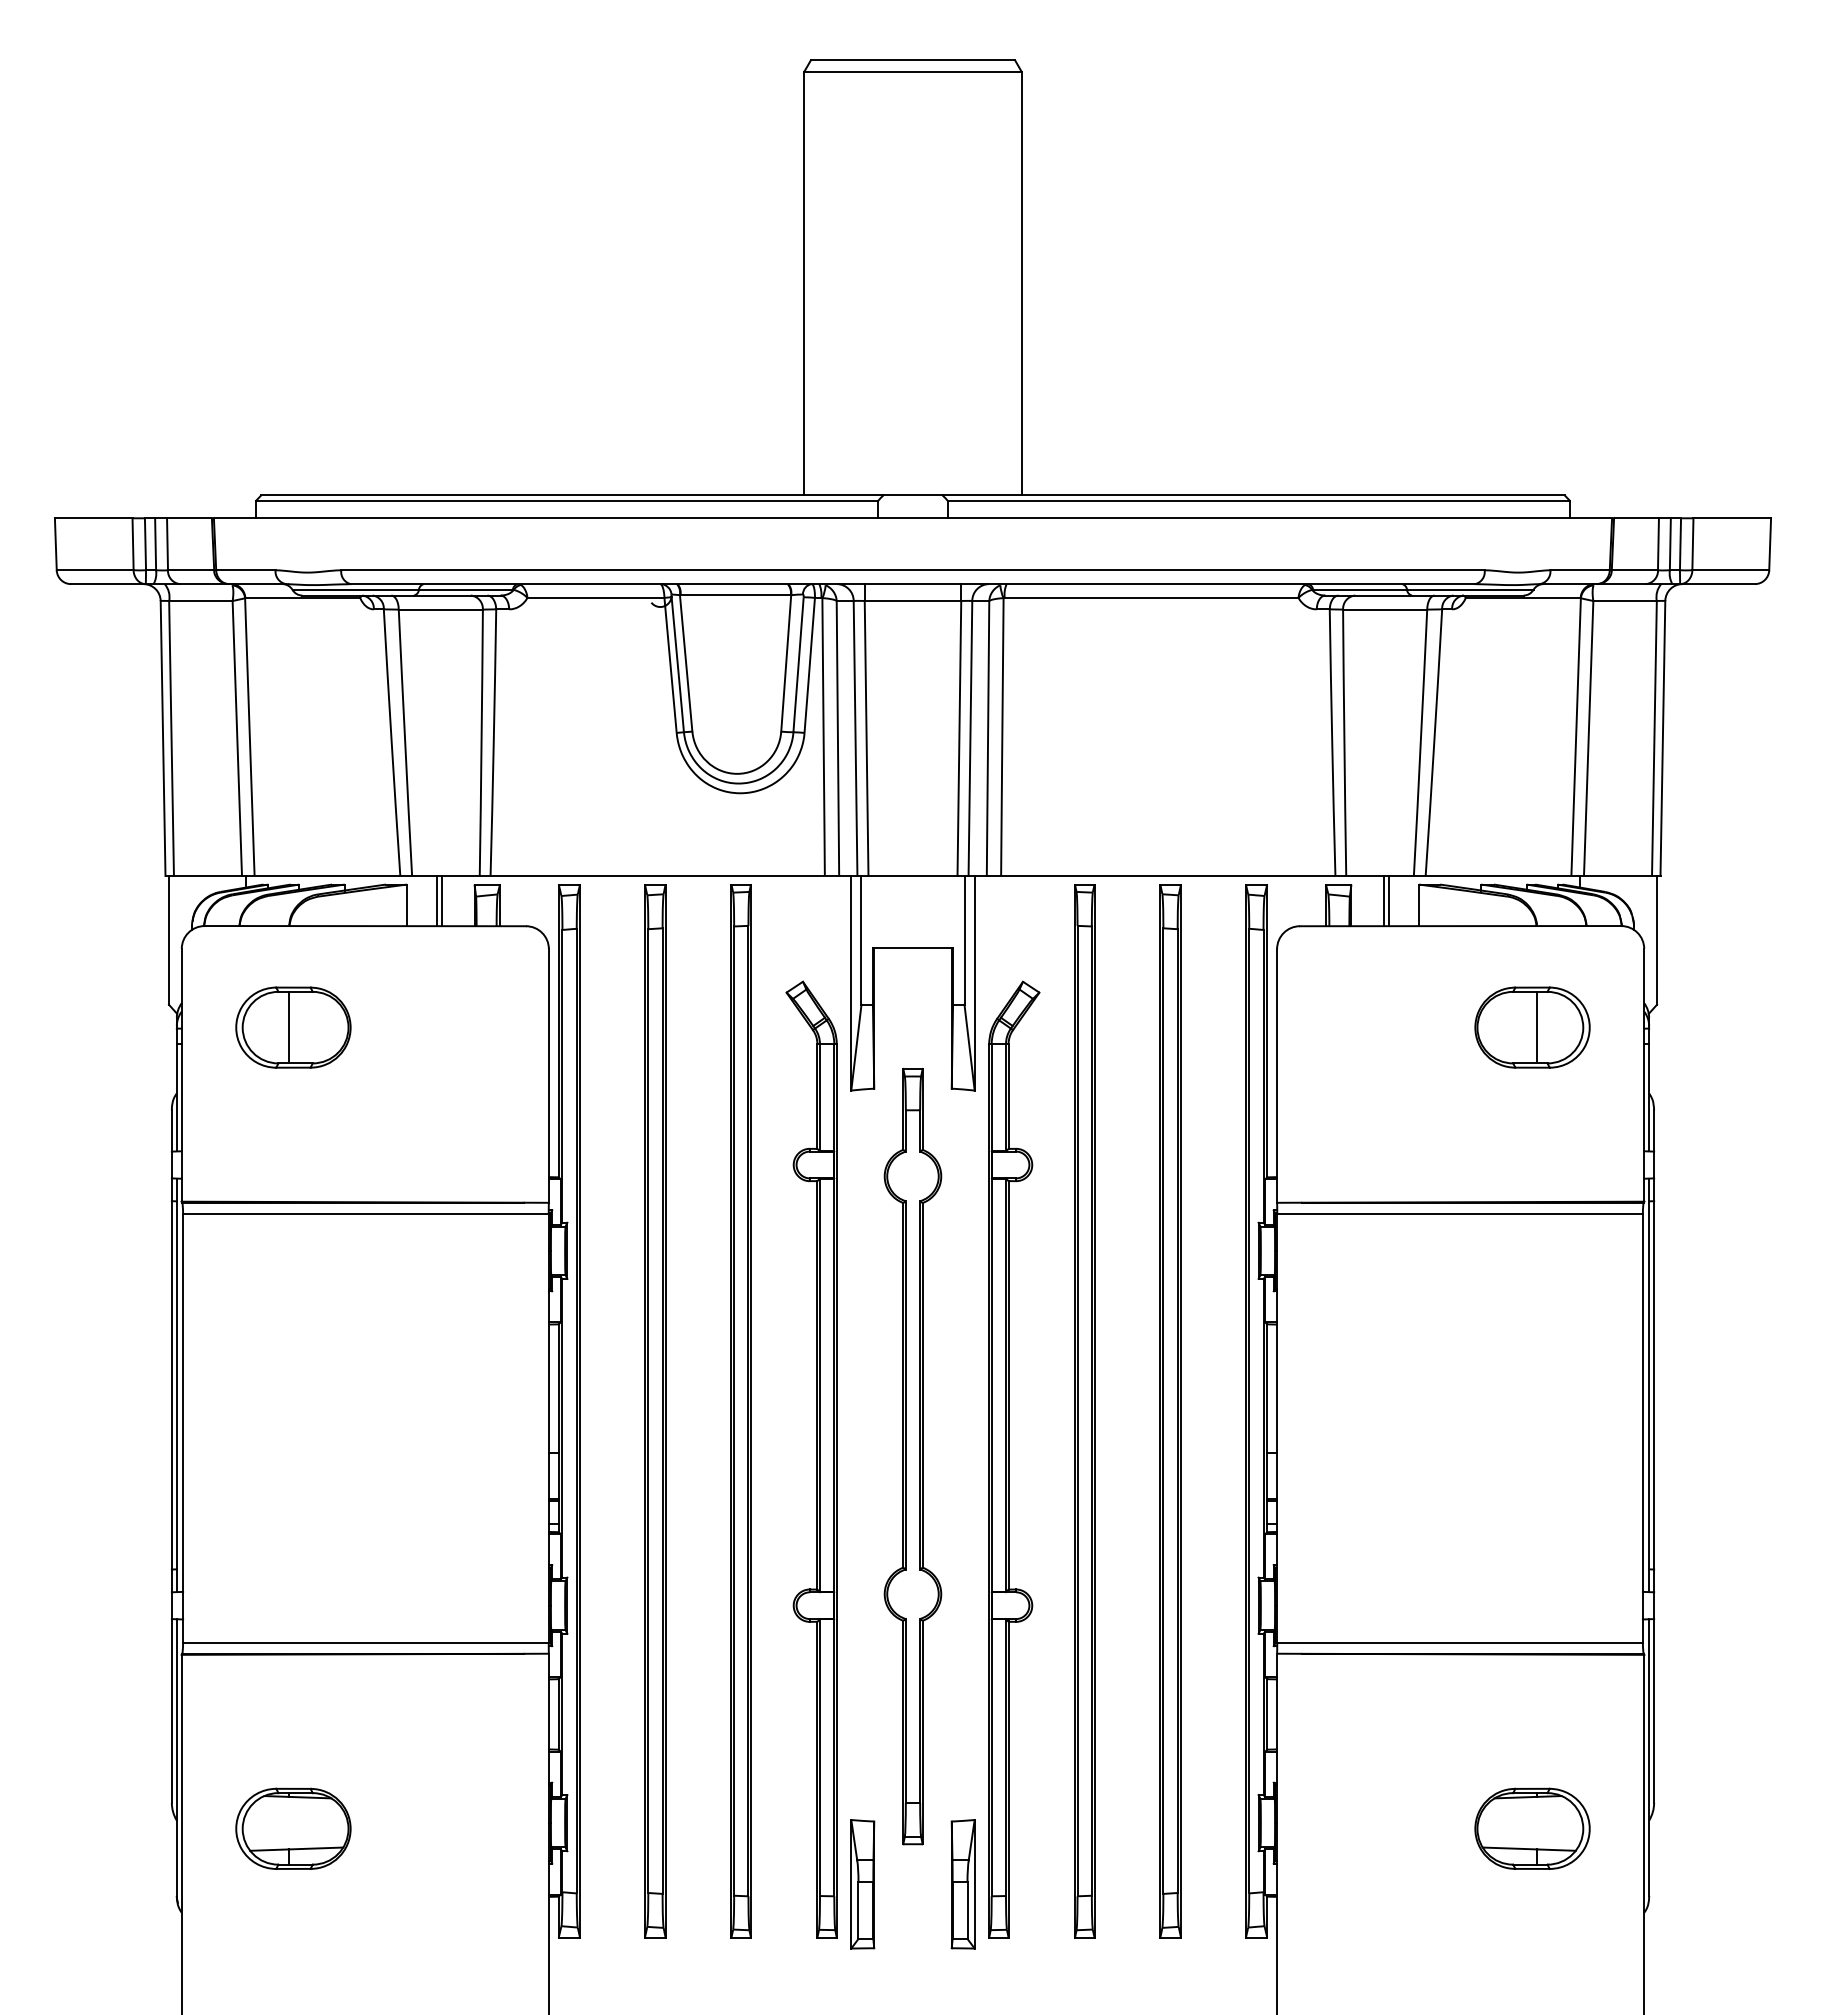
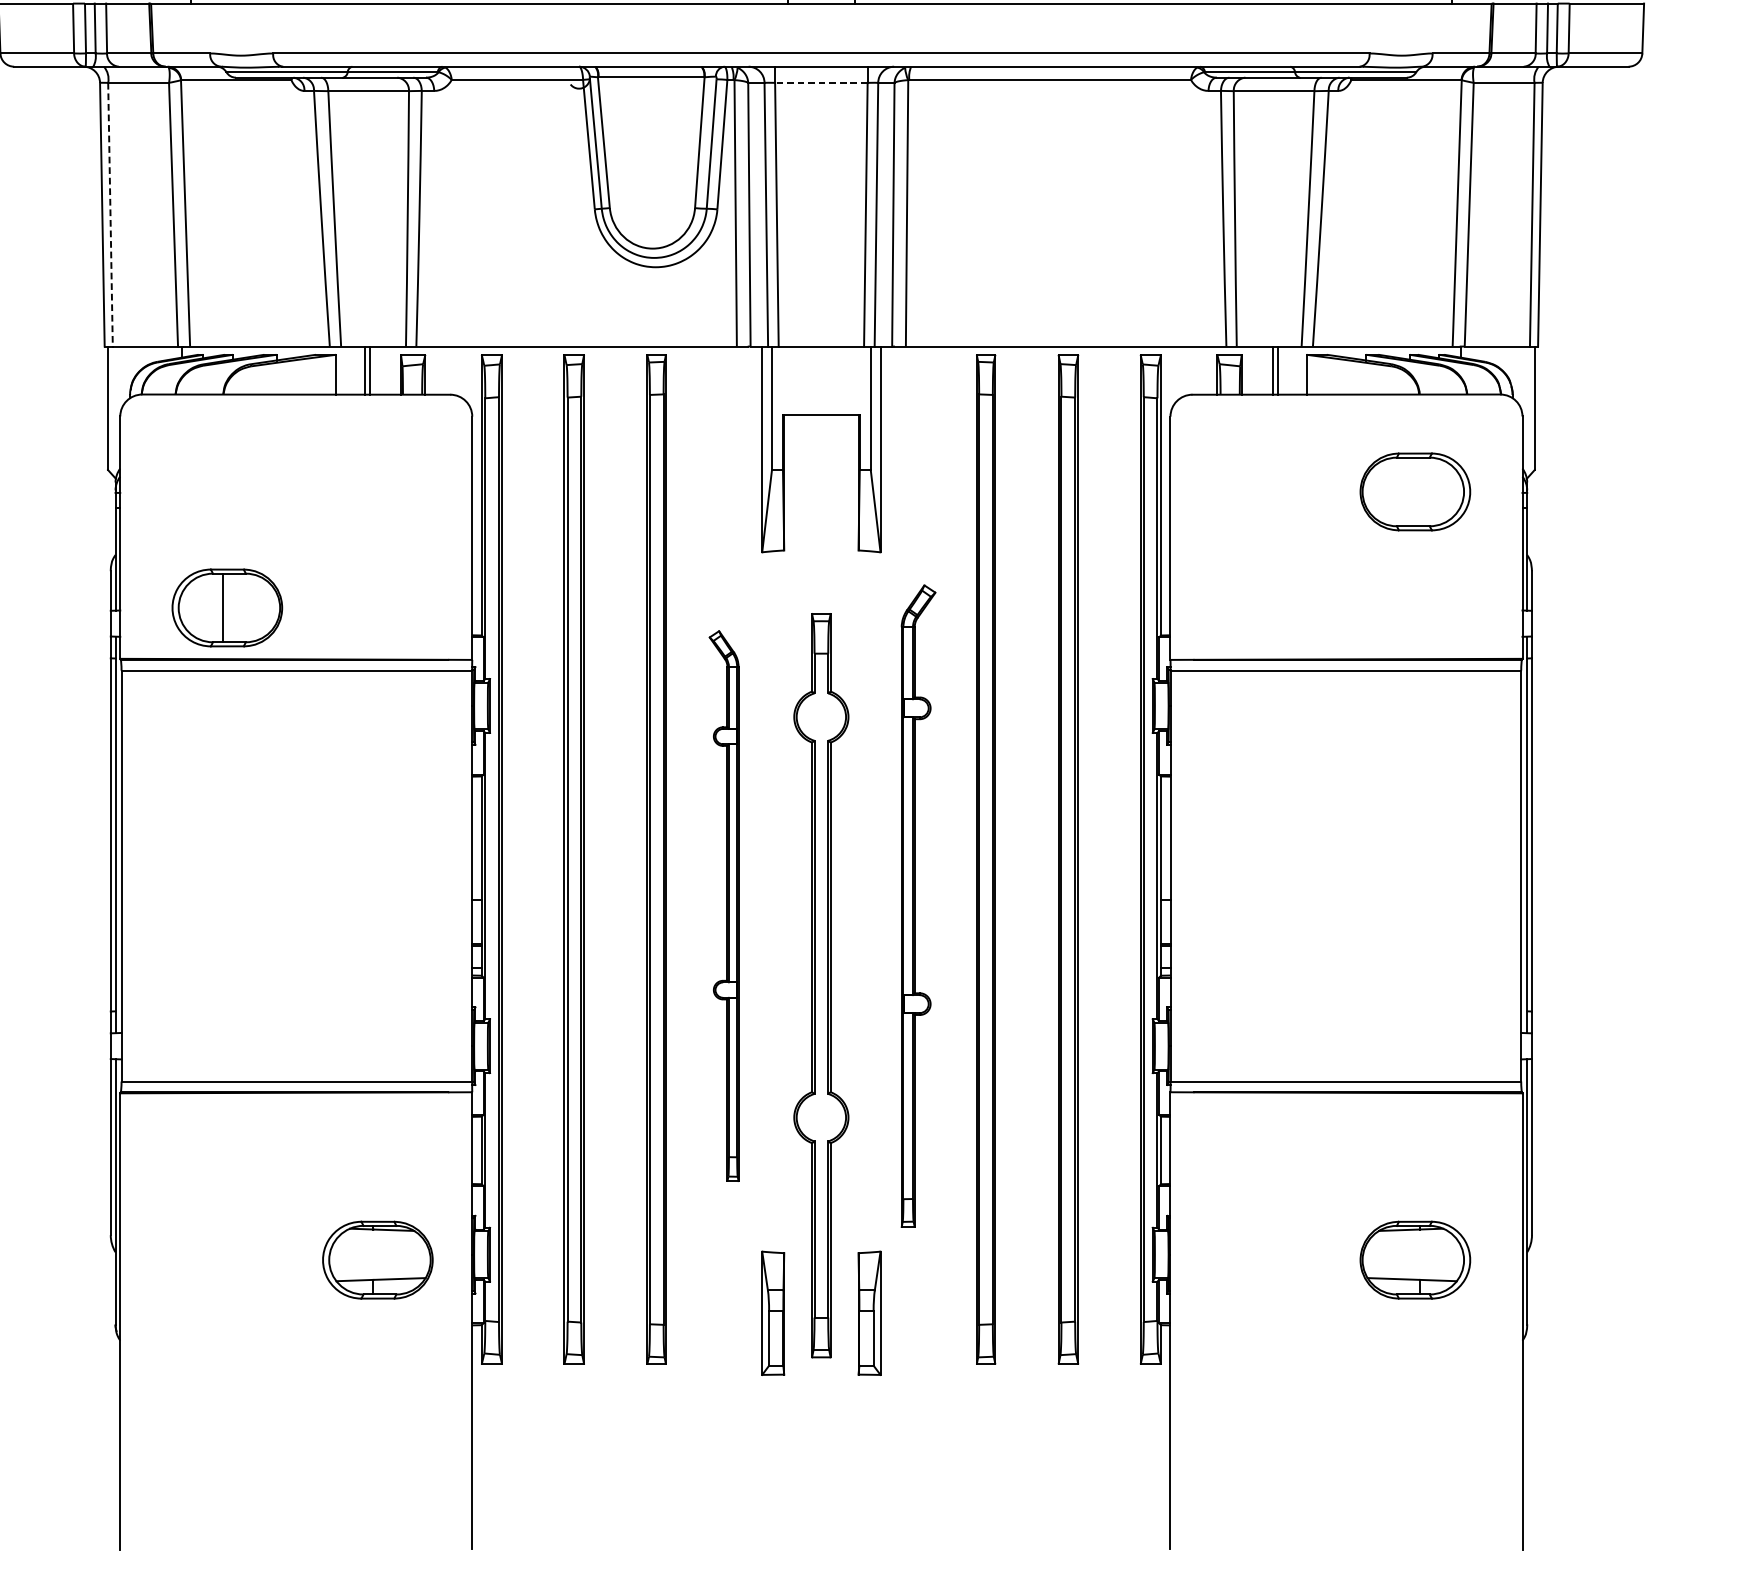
line: (912, 600) -> (820, 82), solid -> dashed
line: (171, 738) -> (110, 214), solid -> dashed
part: (293, 1027) -> (227, 607), moved
line: (1537, 1027) -> (1420, 491), removed
part: (912, 1456) -> (820, 985), moved
part: (811, 1459) -> (724, 906), size x0.6
part: (1014, 1459) -> (918, 906), size x0.7
part: (293, 1828) -> (377, 1259), moved

